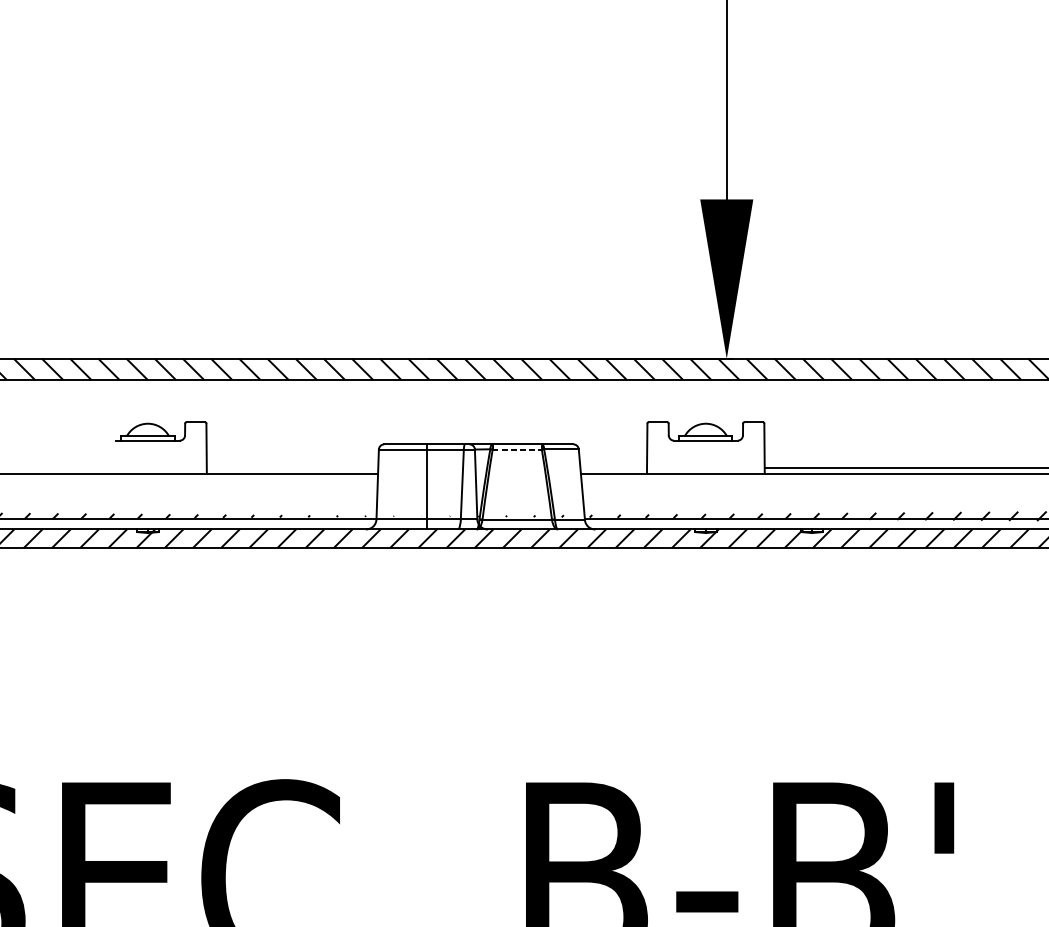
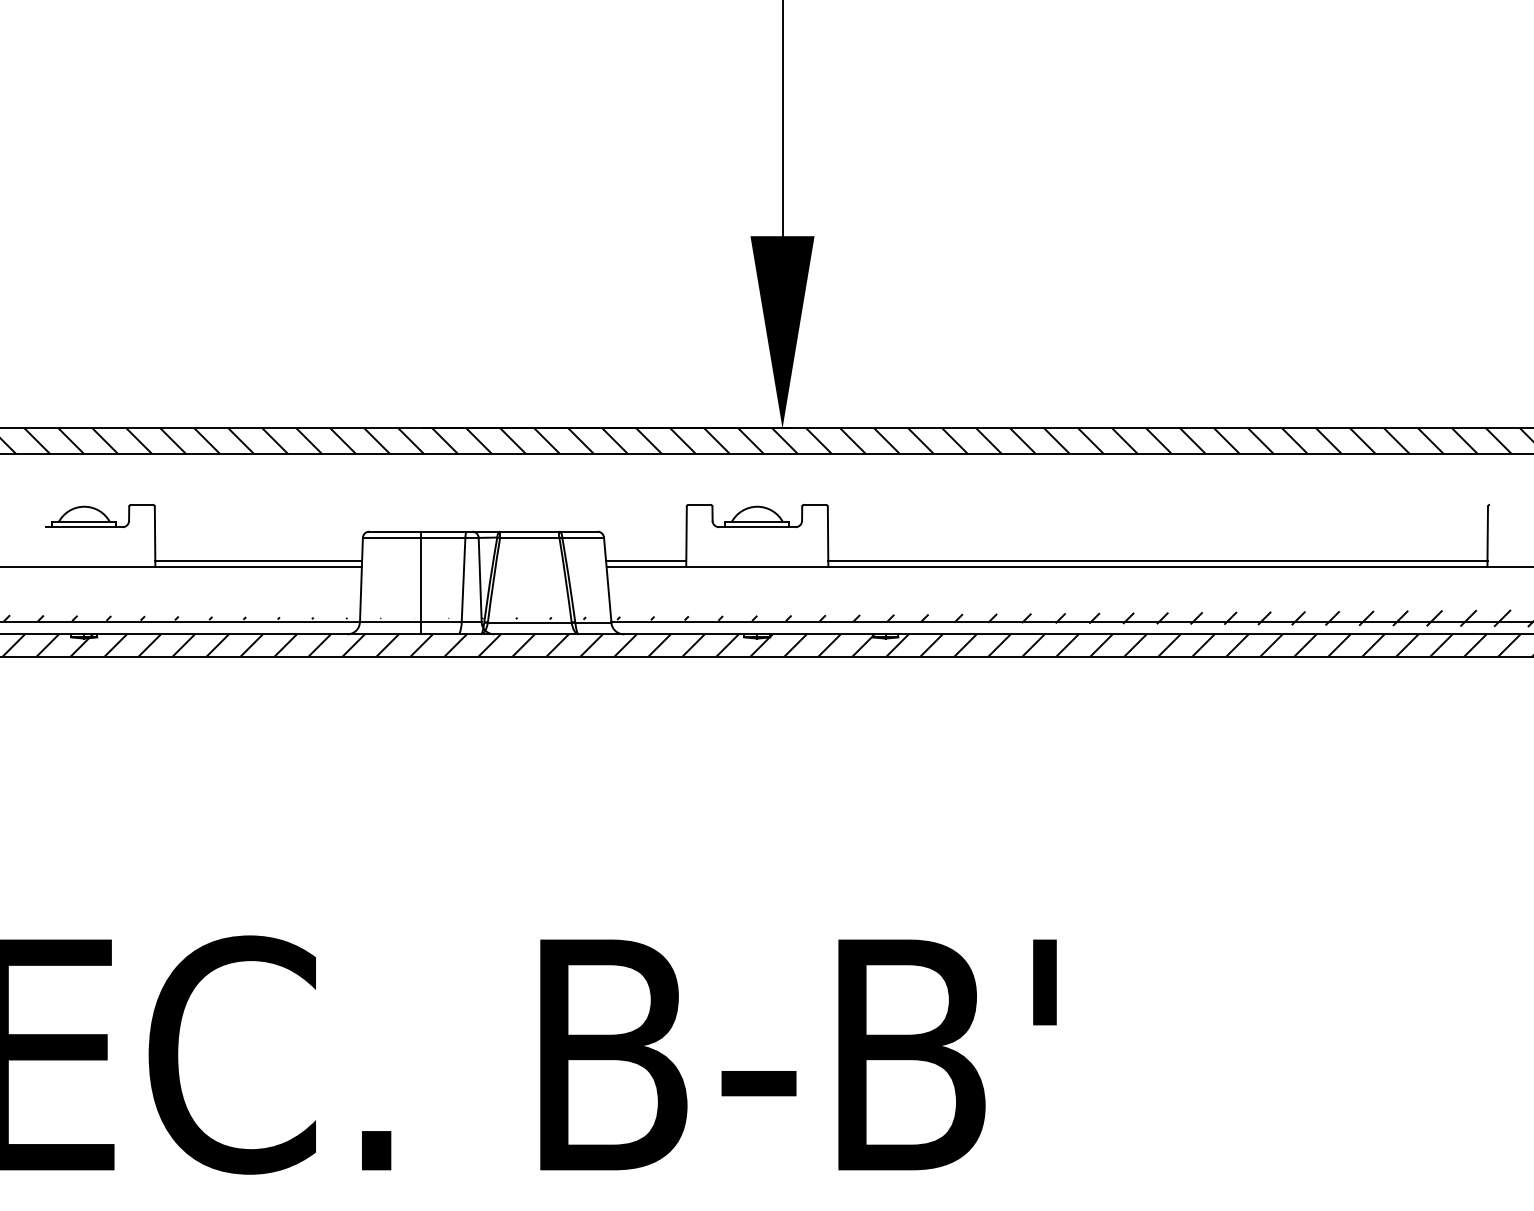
line: (517, 450) -> (529, 538), dashed -> solid
line: (292, 468) -> (258, 560), added
line: (614, 468) -> (646, 560), added

